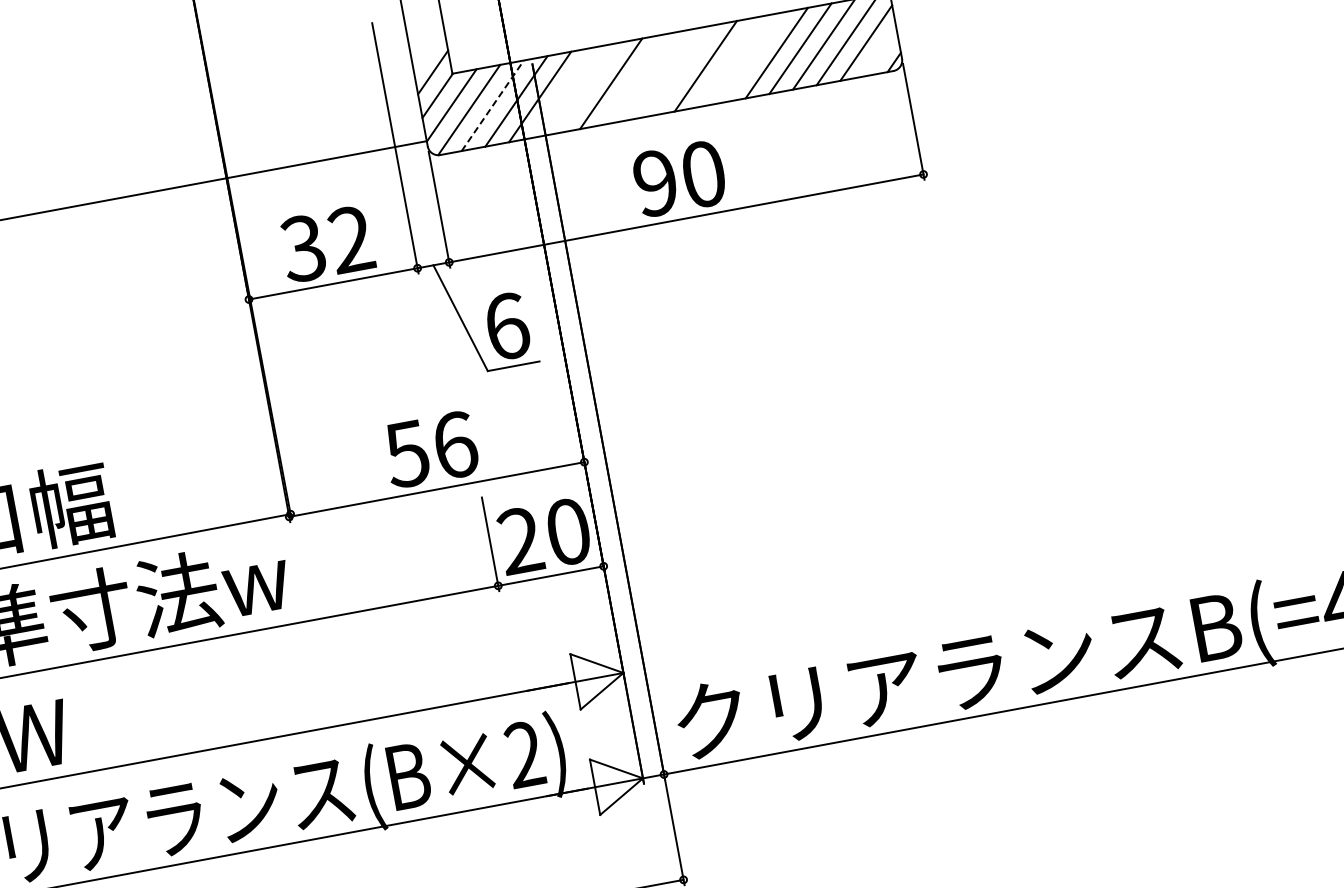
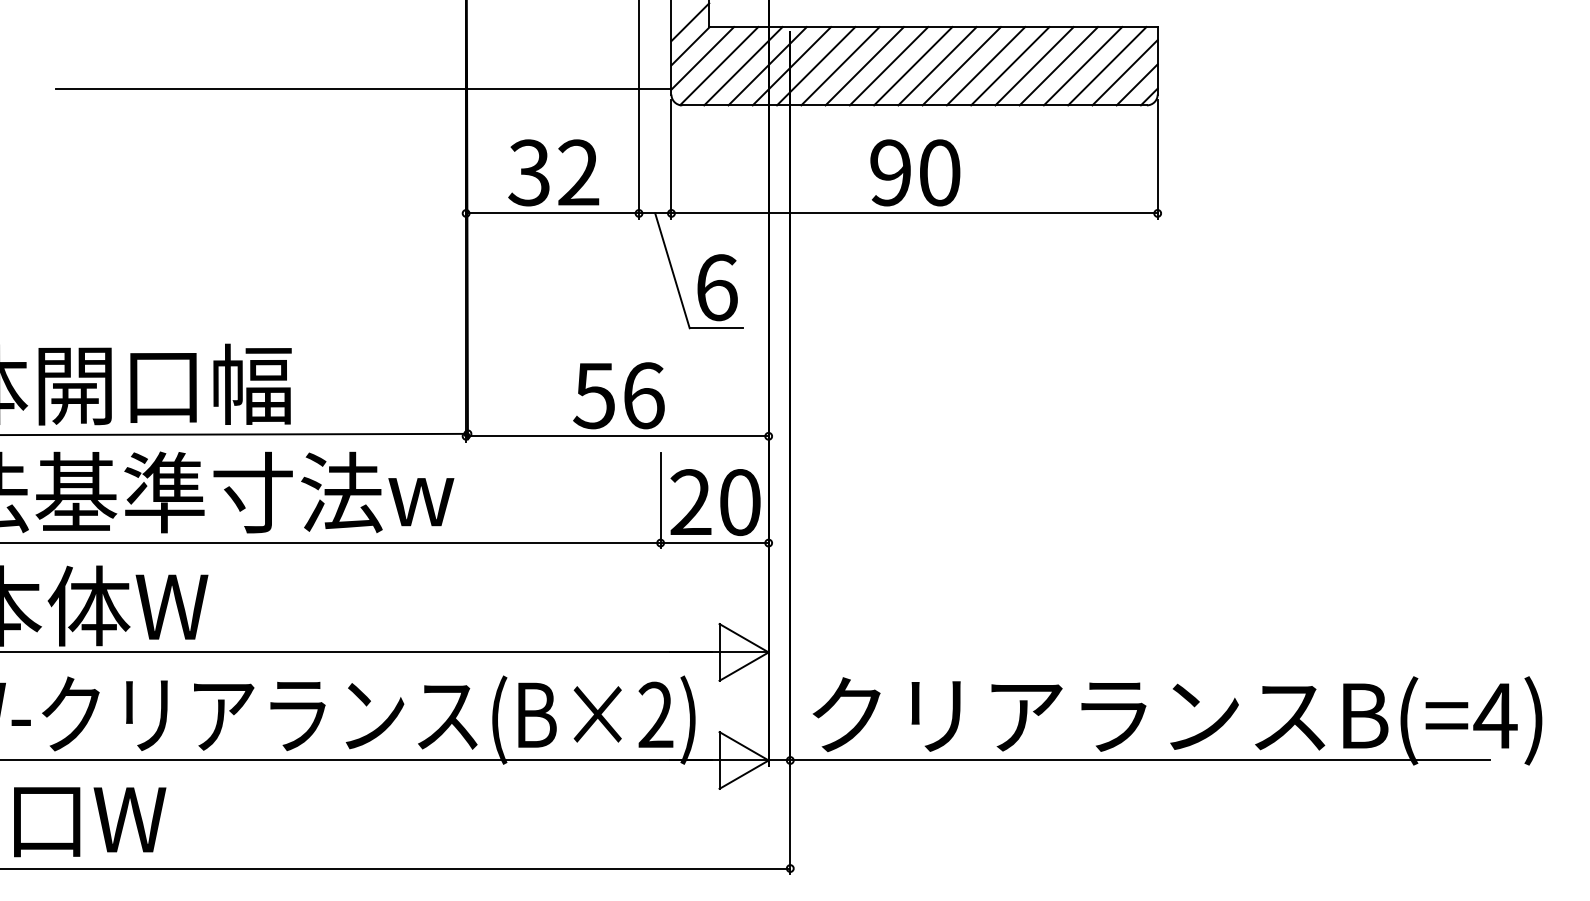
line: (879, 52) -> (1136, 84), added
line: (753, 57) -> (1010, 66), added
line: (729, 62) -> (985, 66), added
line: (682, 70) -> (937, 66), added
line: (658, 75) -> (913, 66), added
line: (634, 79) -> (888, 66), added
line: (587, 88) -> (840, 66), added
line: (564, 92) -> (816, 66), added
line: (492, 105) -> (743, 65), dashed -> solid

